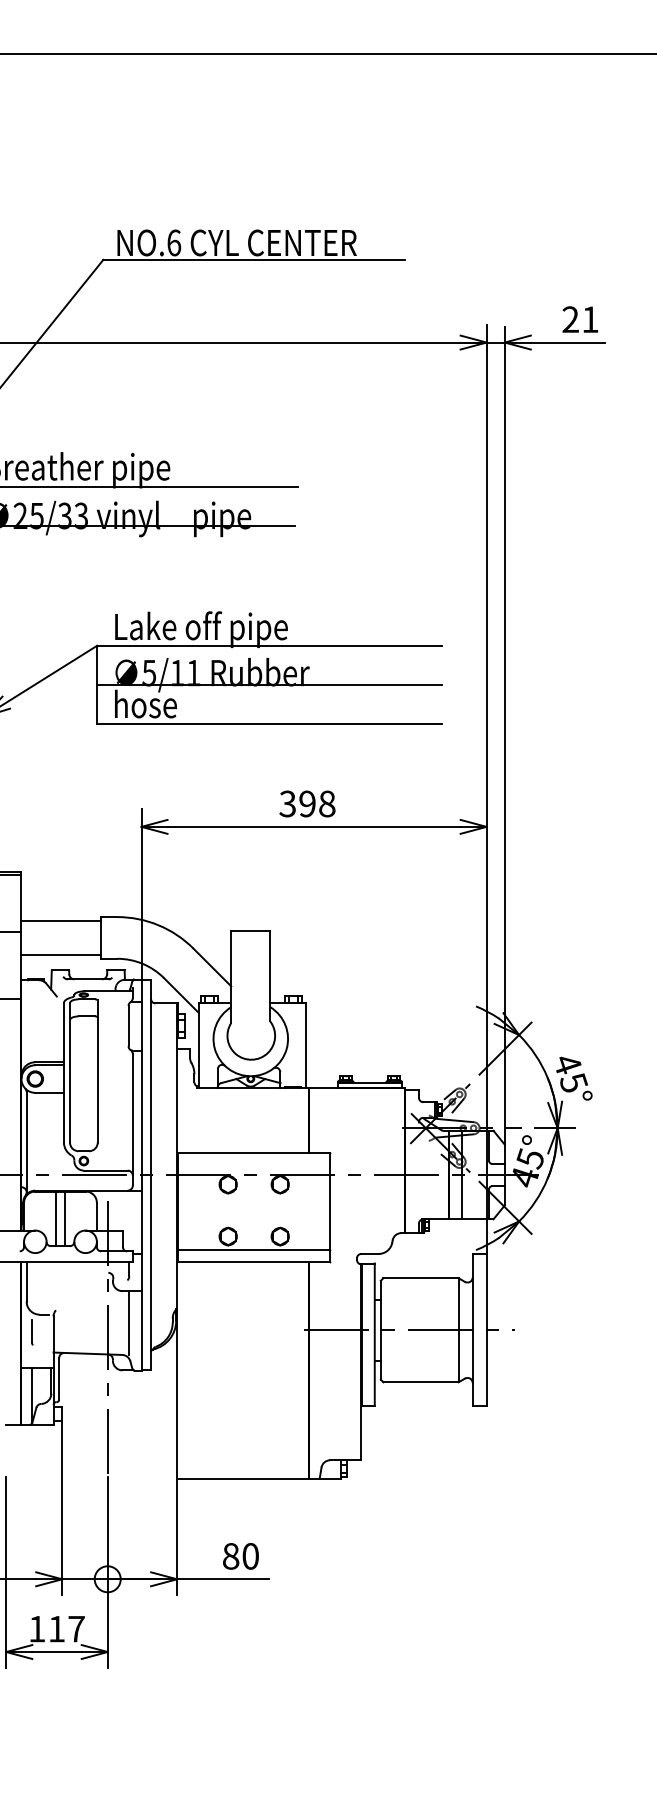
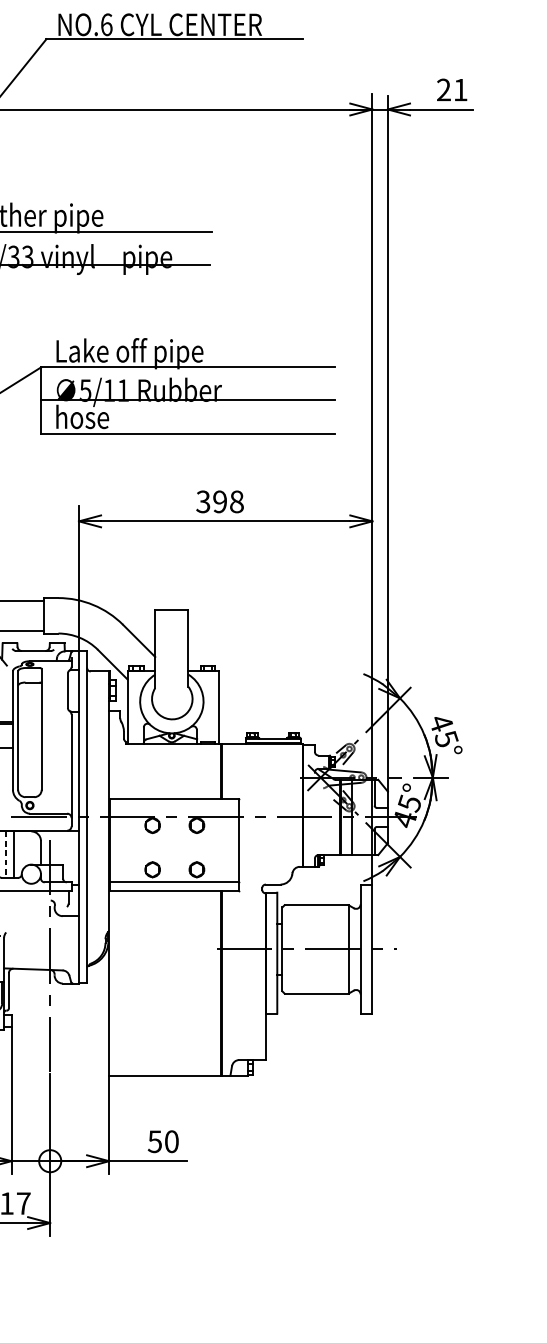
line: (56, 1219) -> (6, 855), solid -> dashed
line: (128, 1323) -> (67, 943), removed
text: (230, 1556) -> (154, 1141), 80 -> 50

